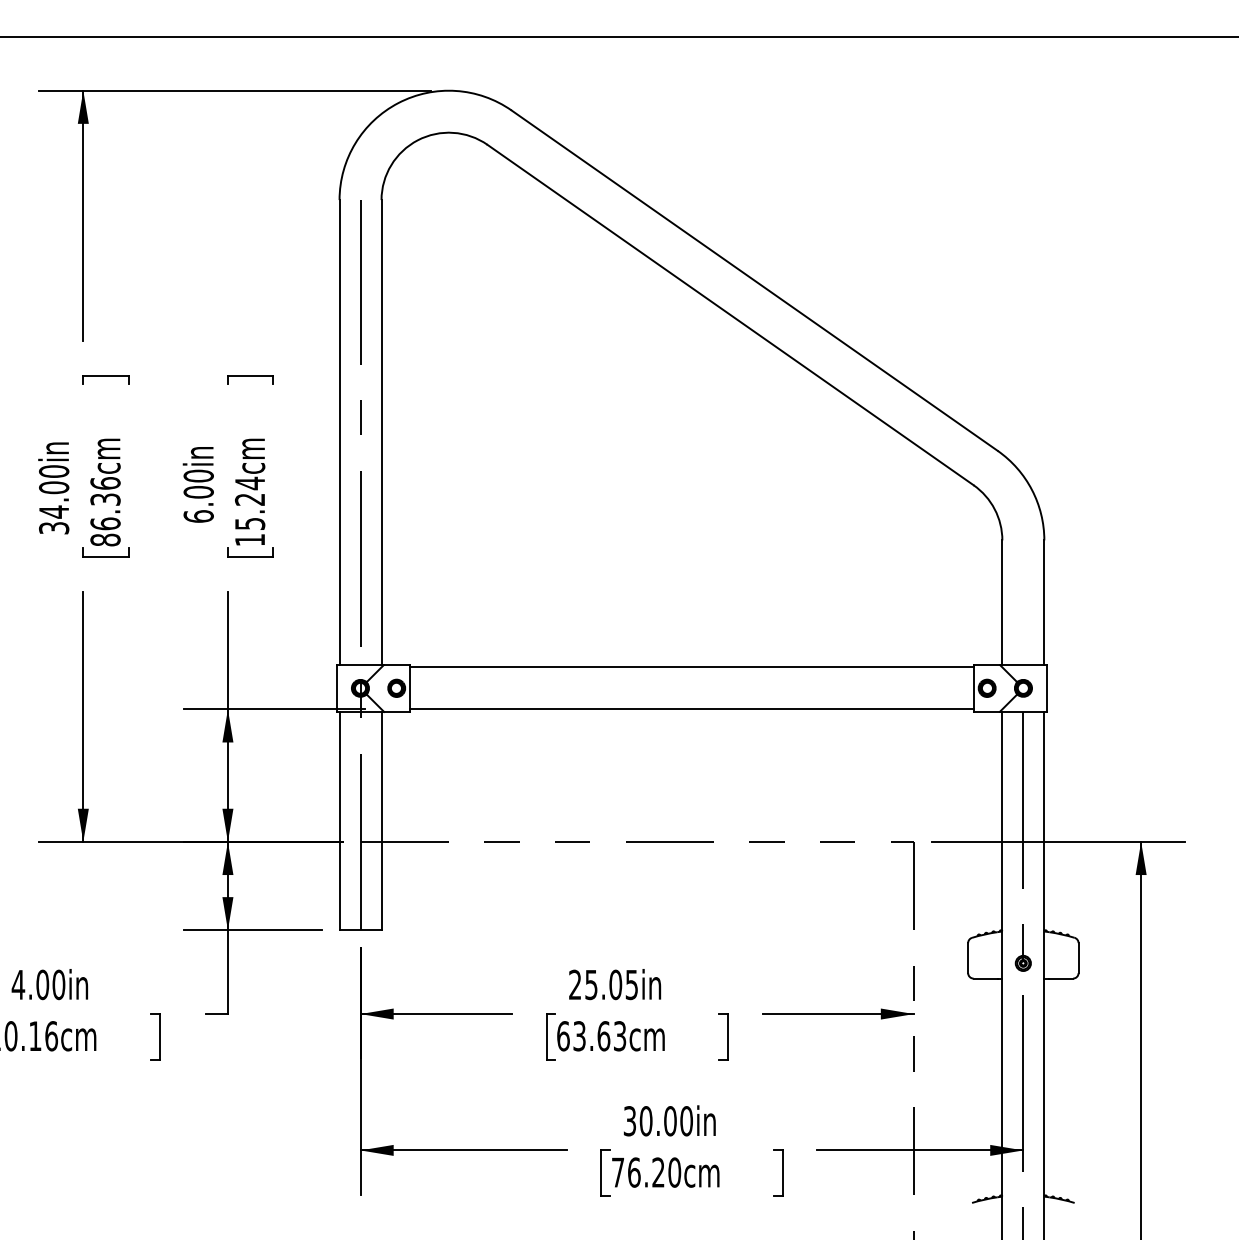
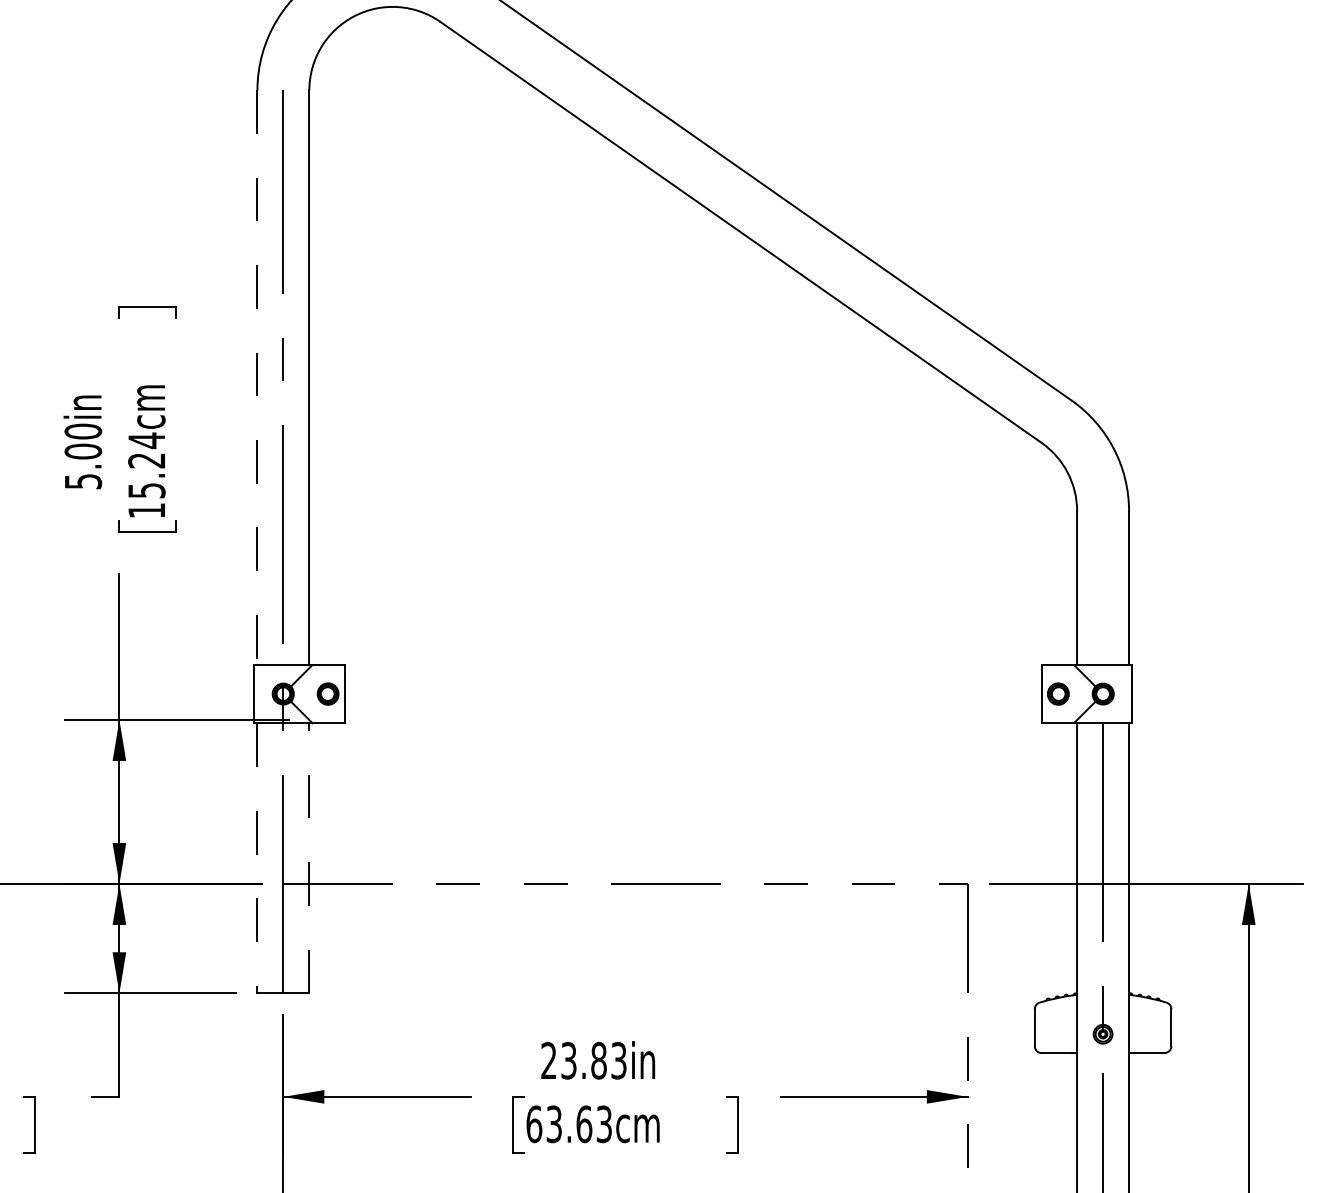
line: (339, 432) -> (257, 377), solid -> dashed
text: (198, 516) -> (83, 481), 6.00in -> 5.00in
line: (691, 667) -> (692, 668), removed
line: (691, 709) -> (692, 720), removed
line: (381, 820) -> (309, 857), solid -> dashed
line: (339, 821) -> (257, 858), solid -> dashed
text: (611, 984) -> (593, 1060), 25.05in -> 23.83in

